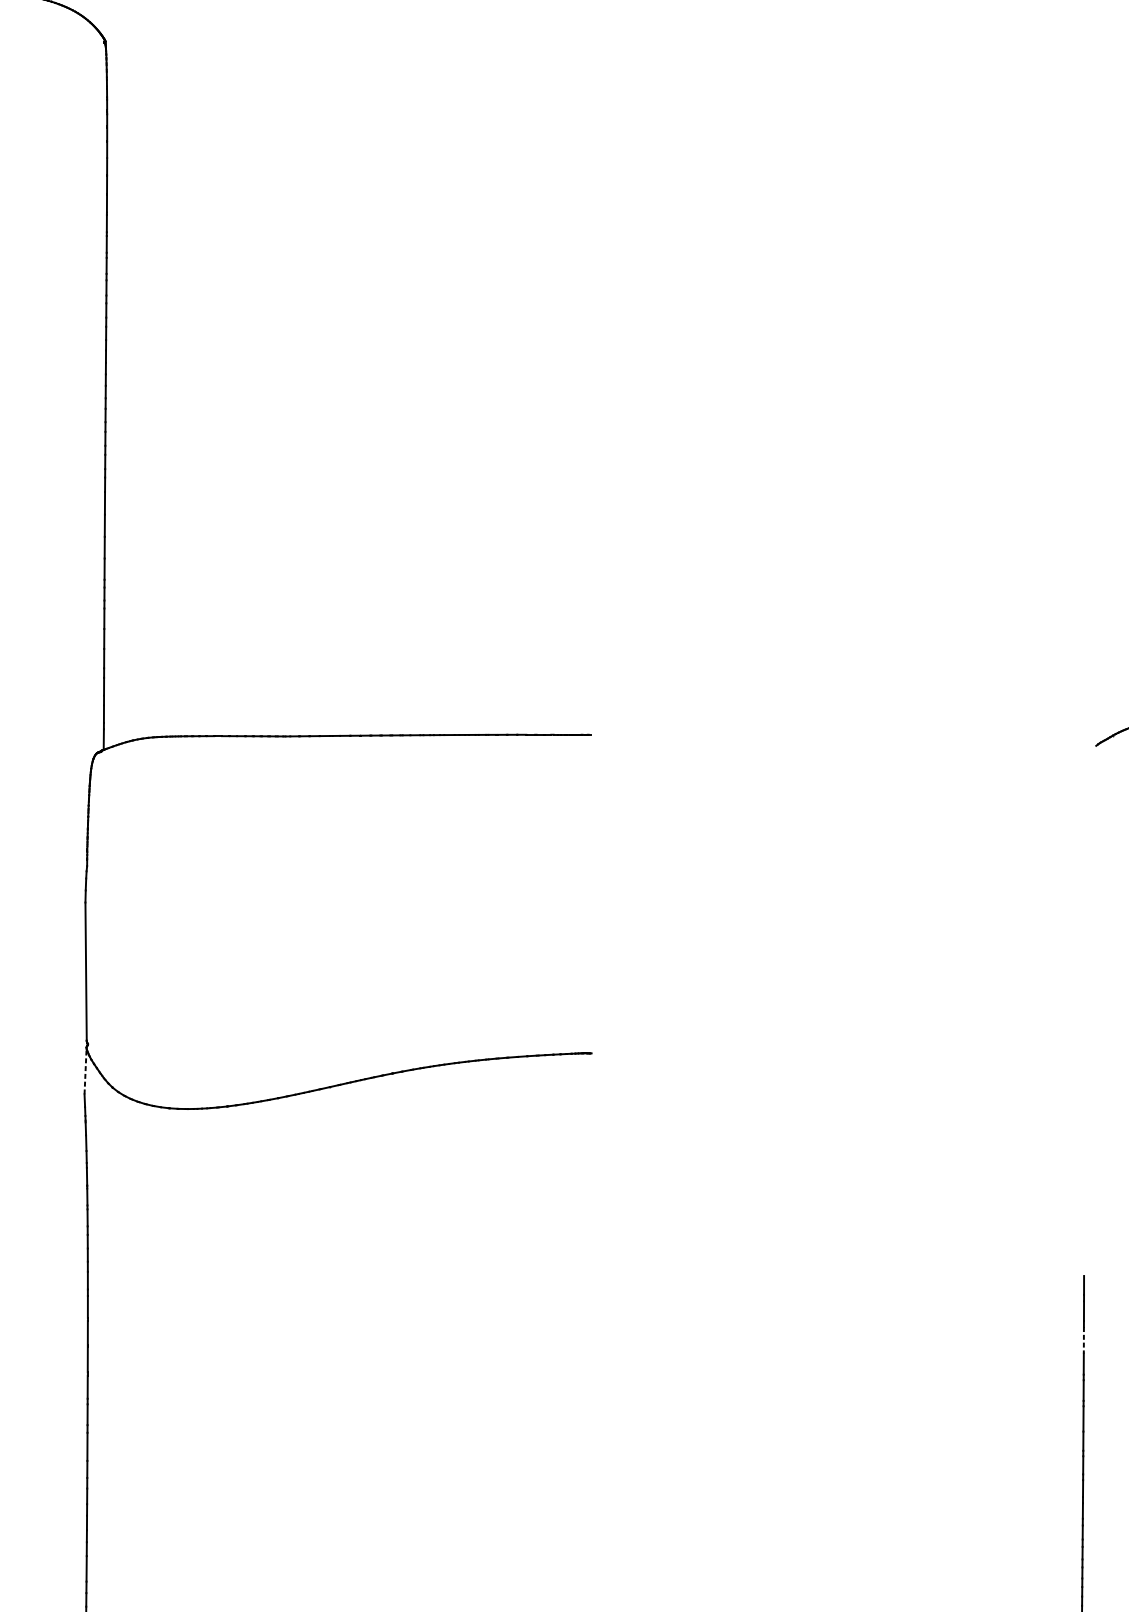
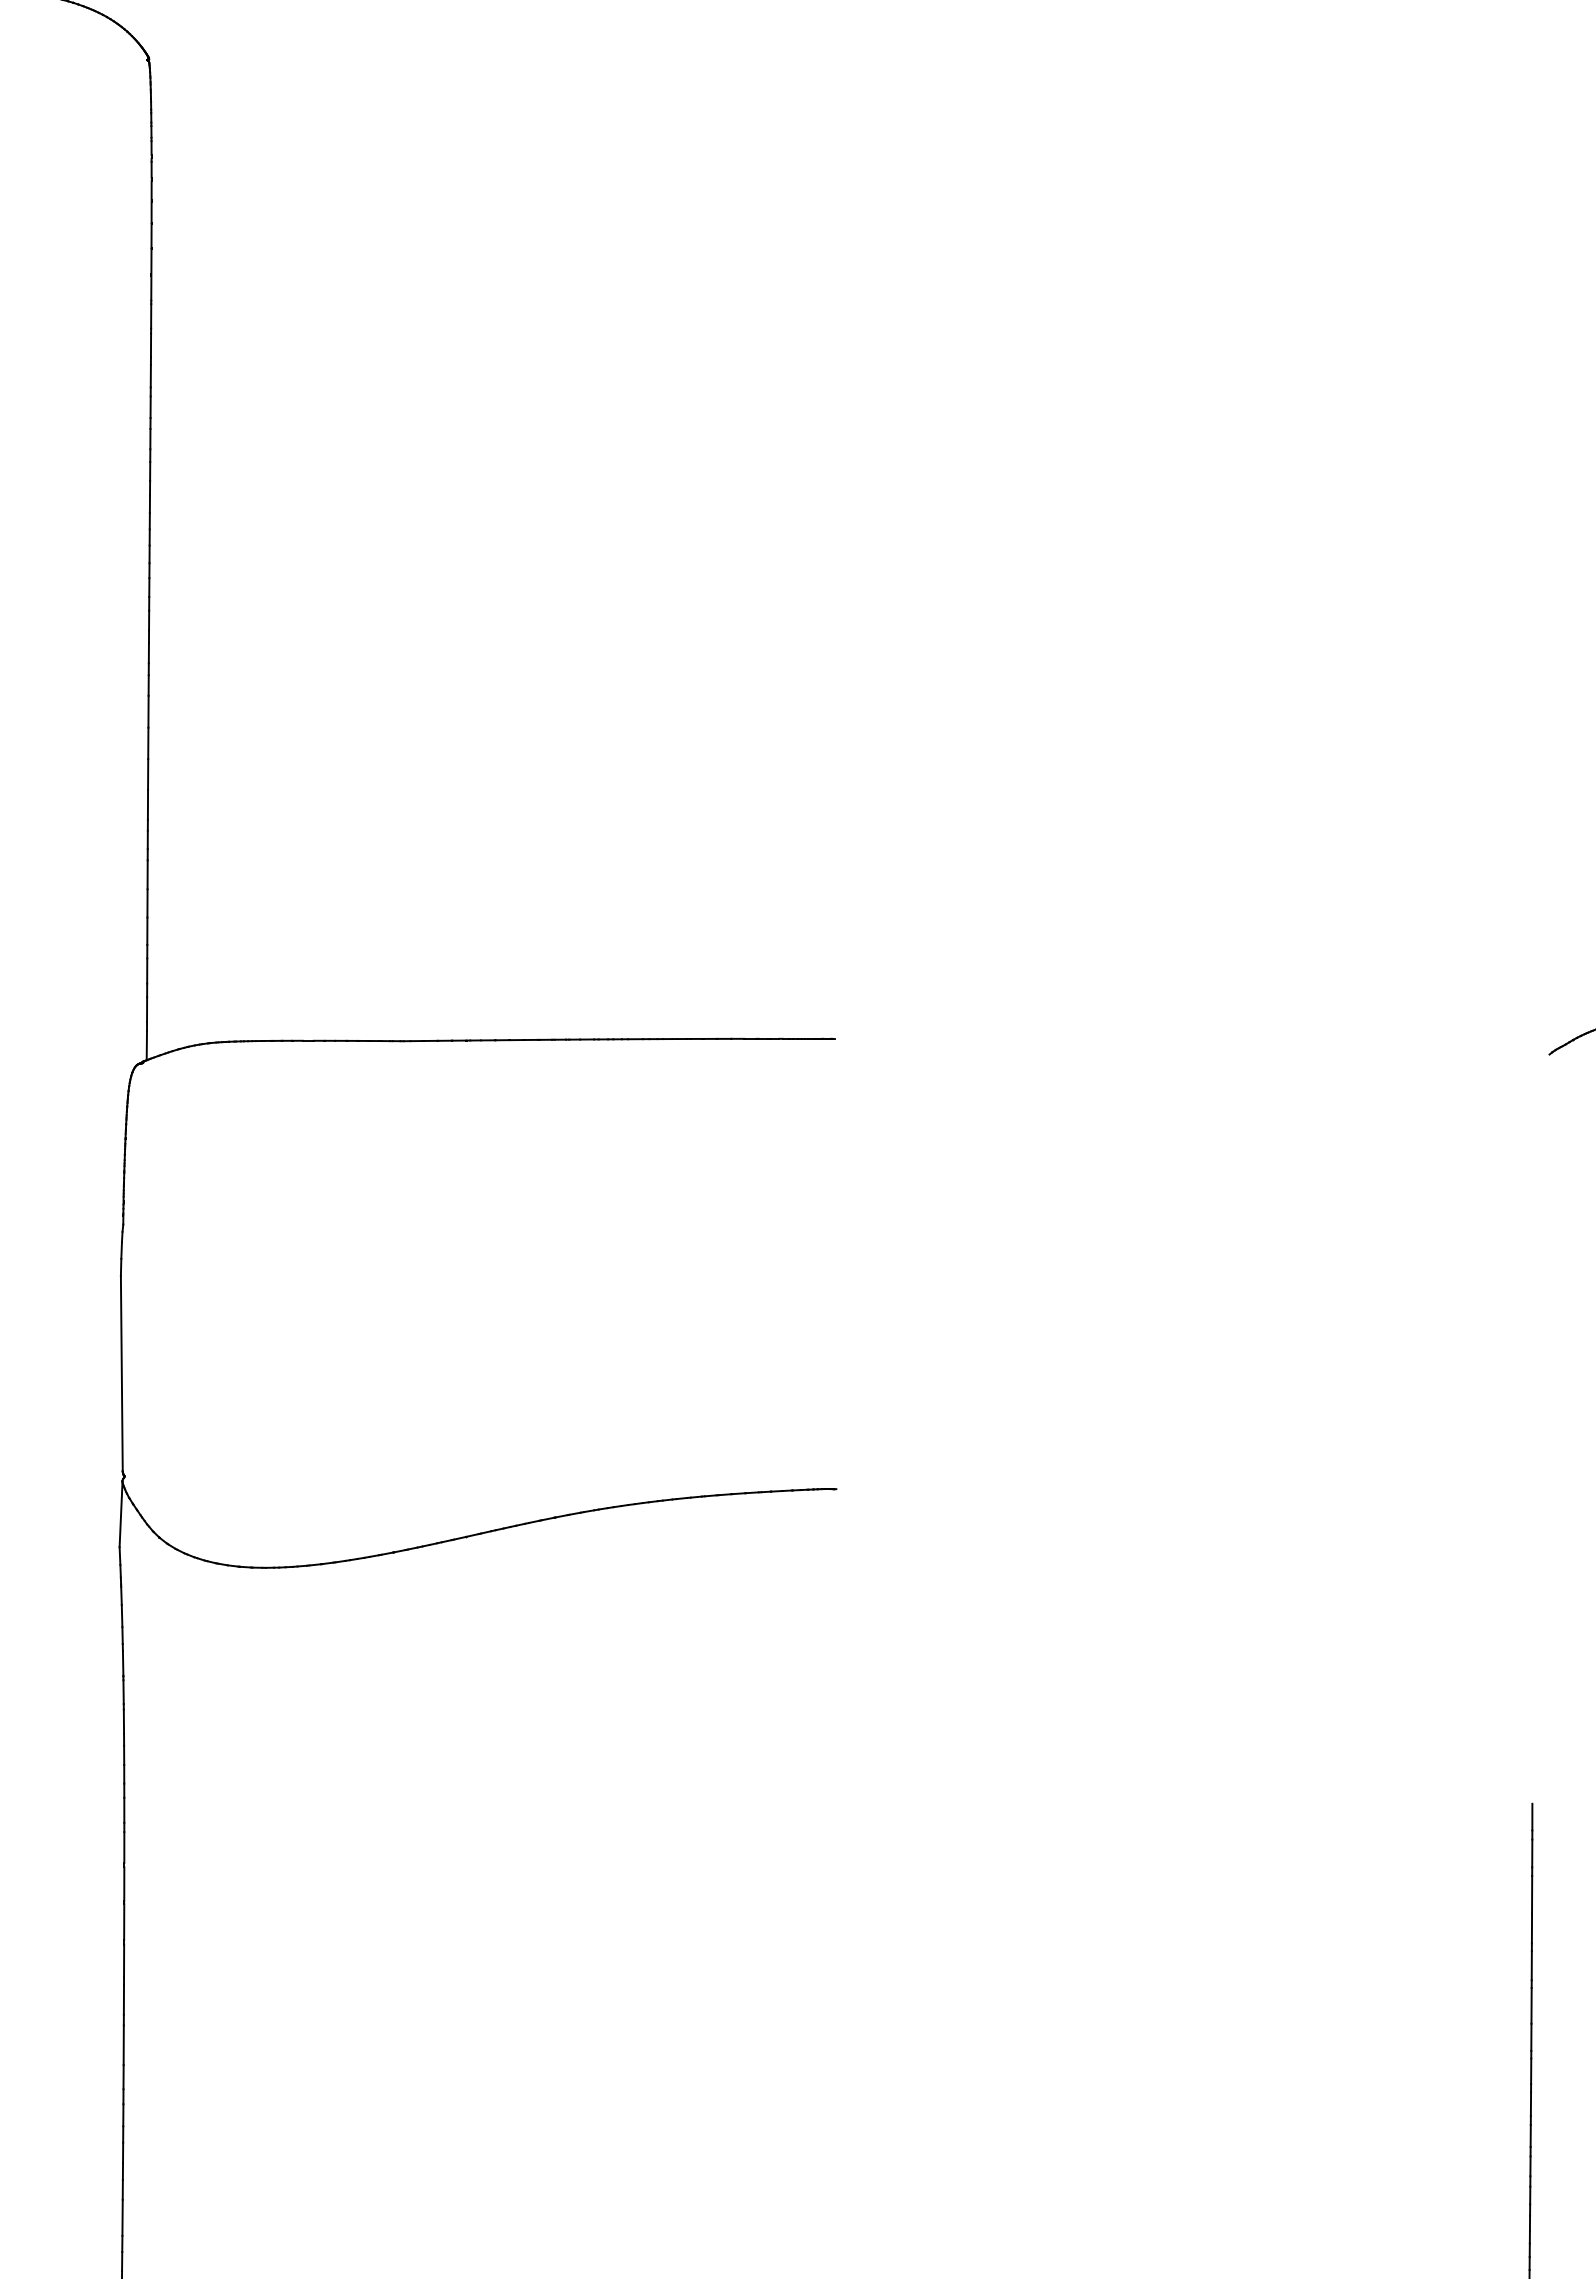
line: (85, 1071) -> (121, 1514), dashed -> solid
line: (1084, 1340) -> (1532, 1894), dashed -> solid

